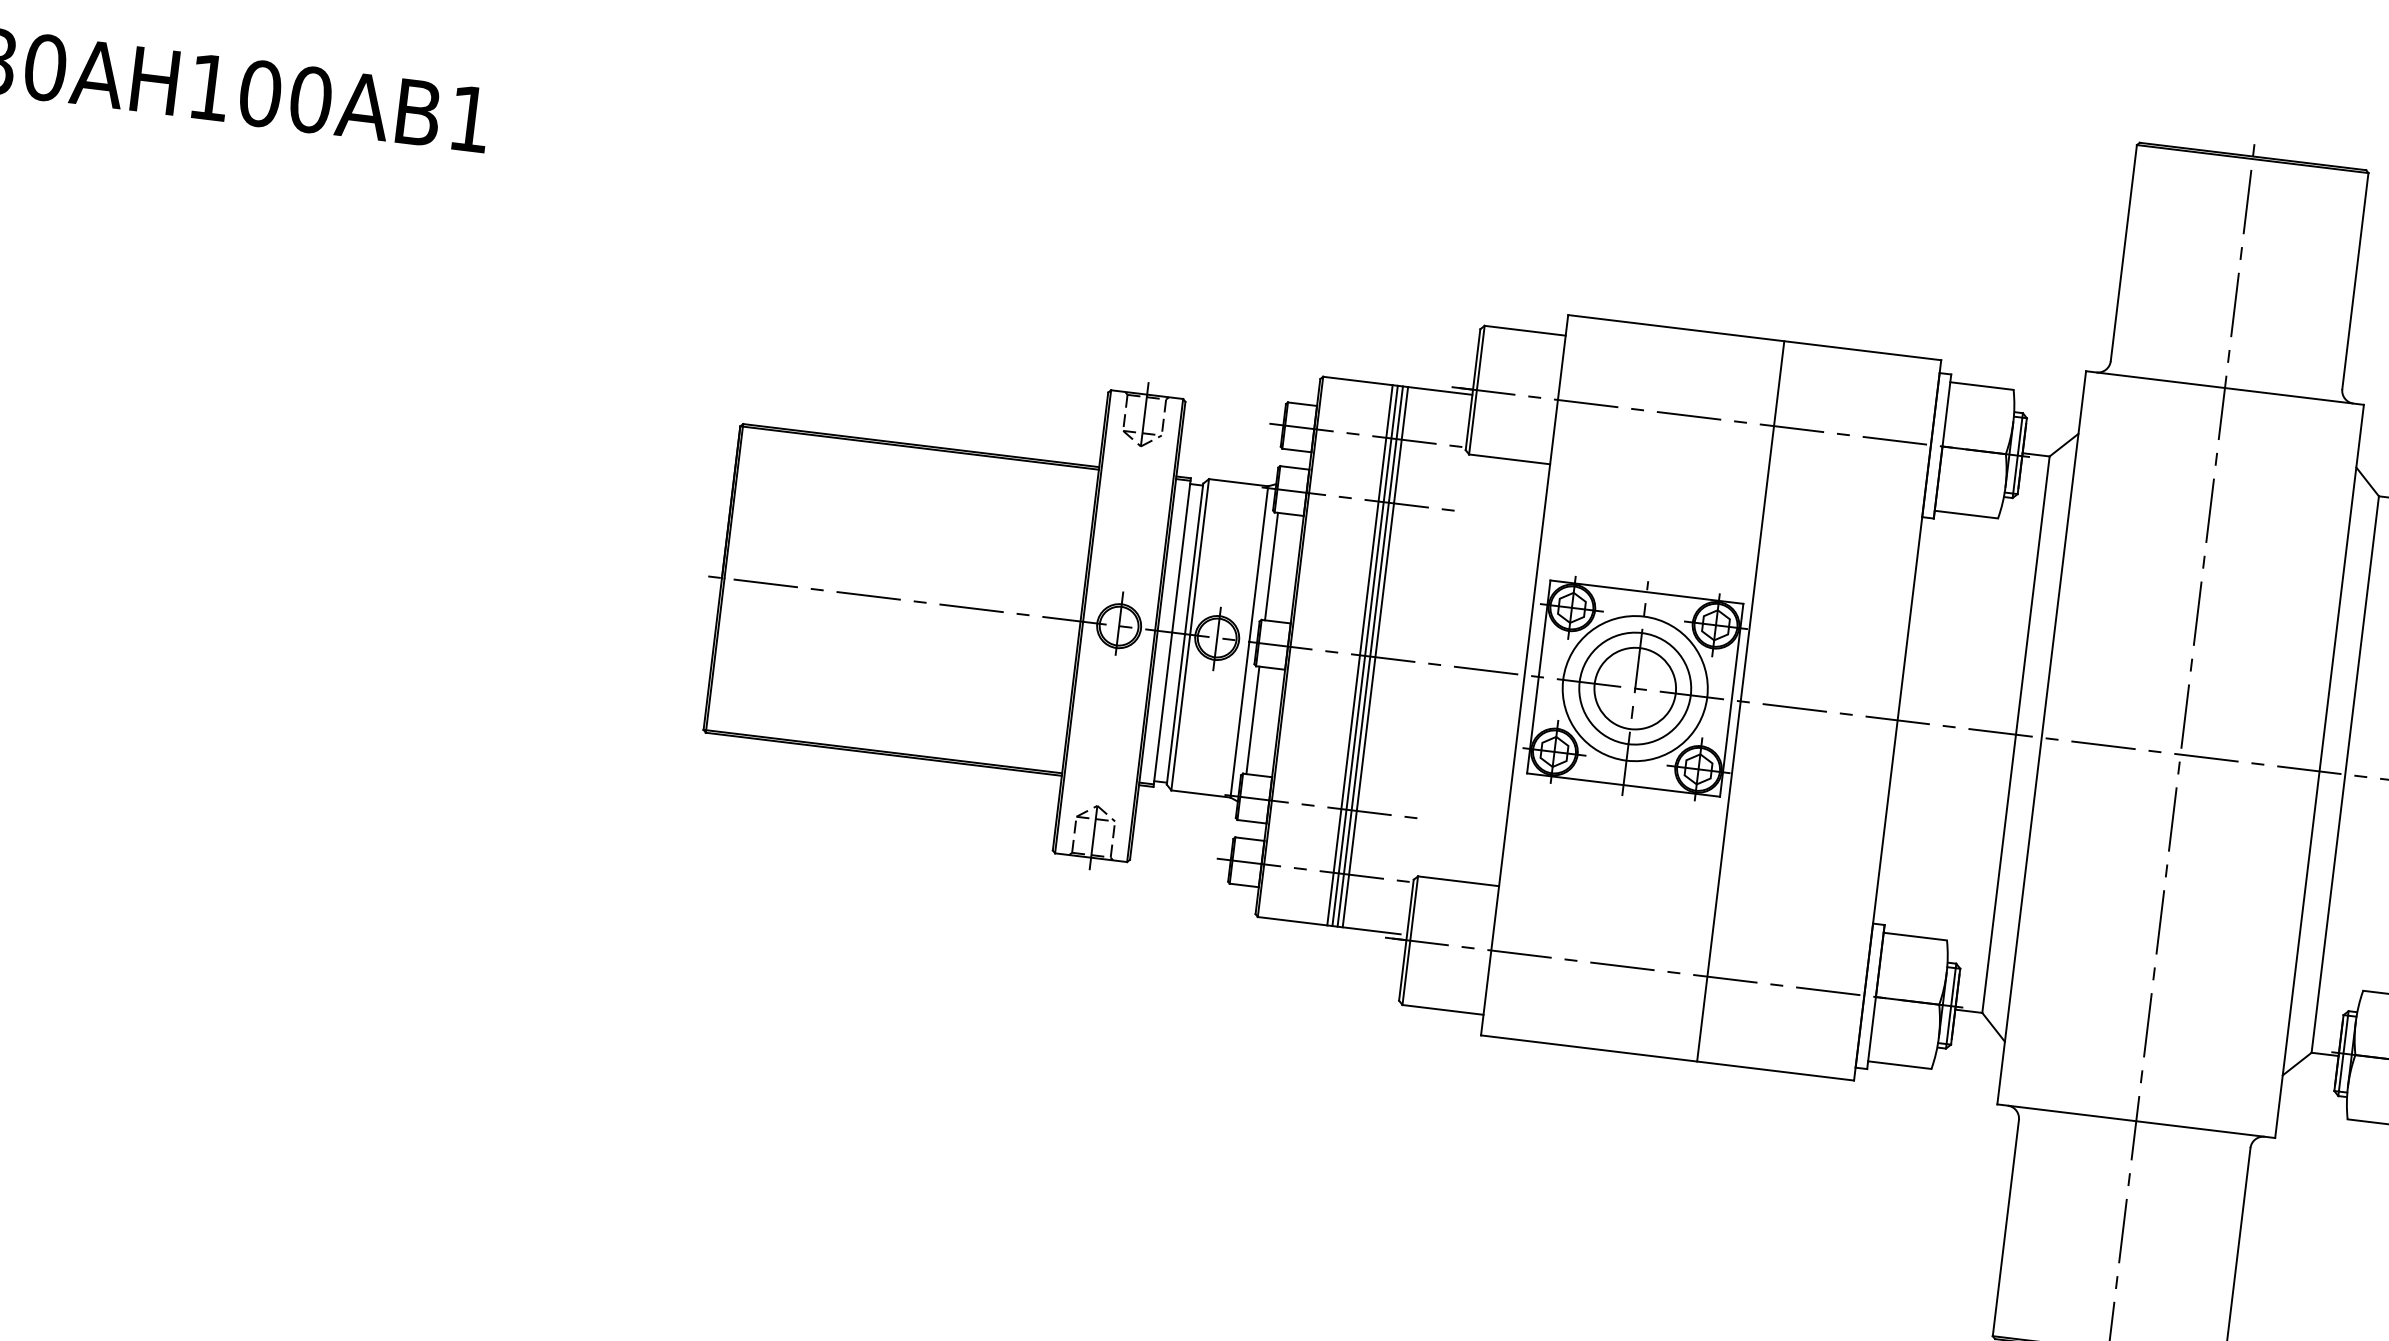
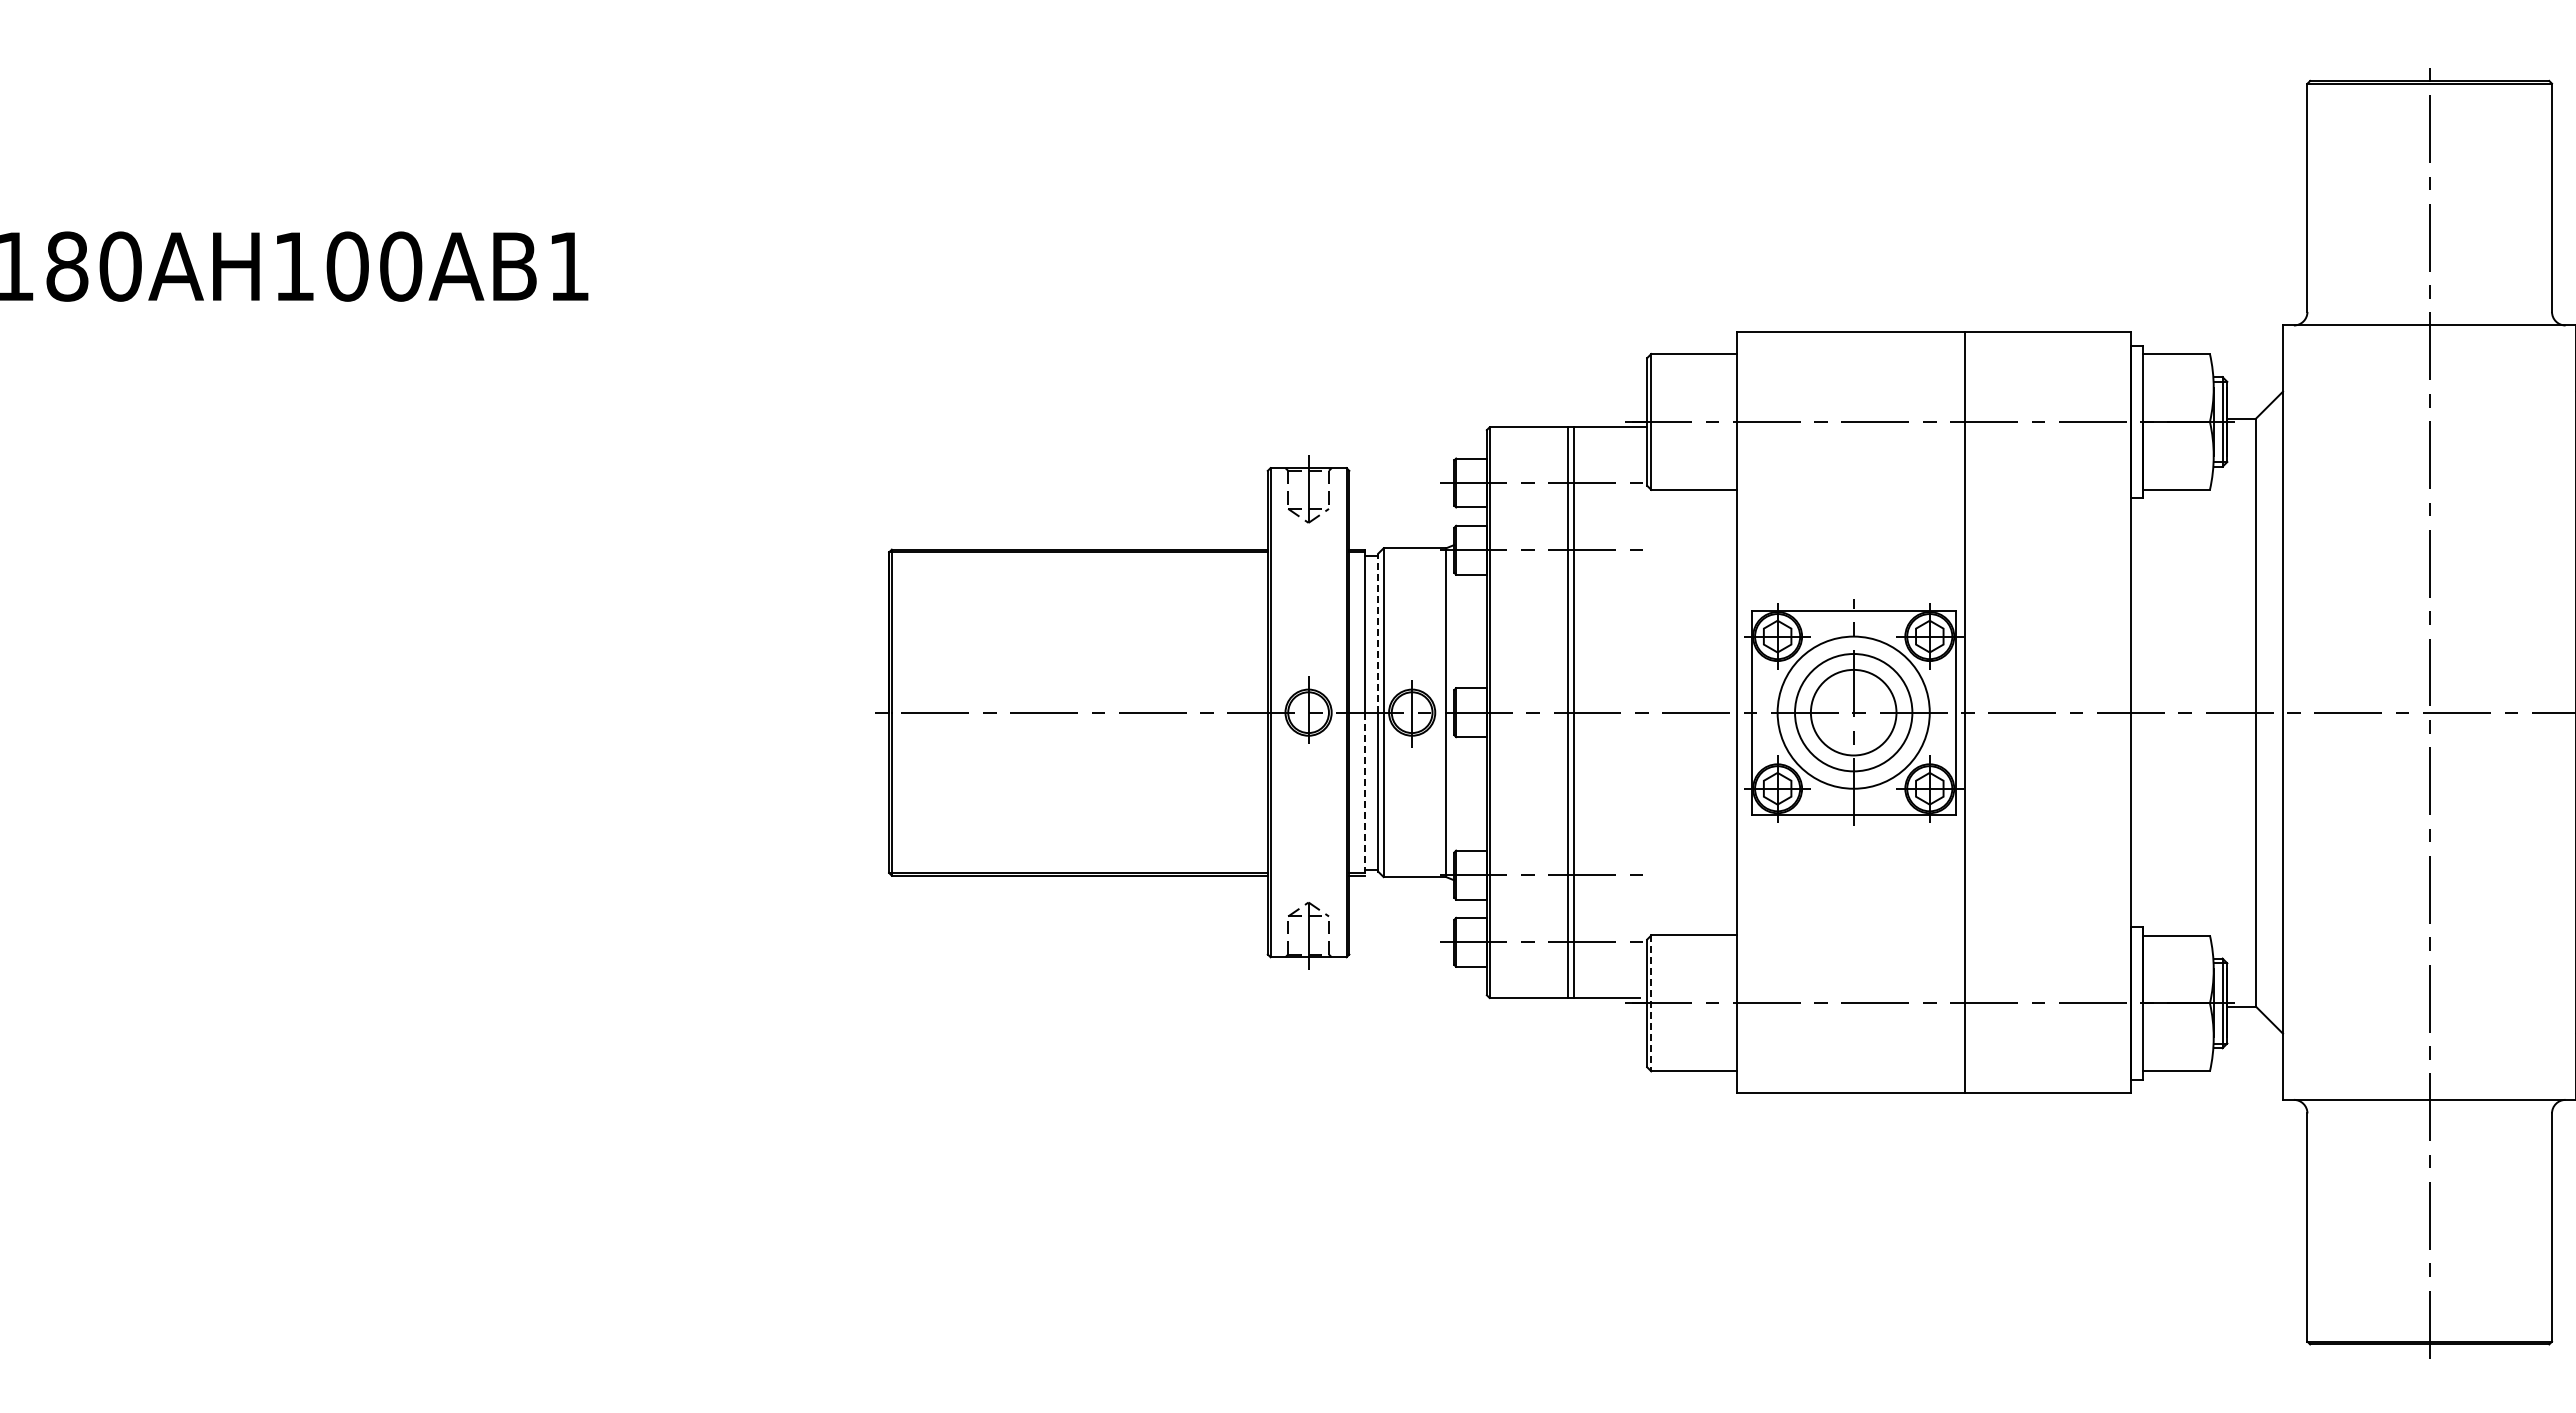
line: (1194, 558) -> (1378, 632), solid -> dashed
line: (1271, 566) -> (1459, 631), removed
line: (1359, 655) -> (1562, 712), removed
line: (1375, 657) -> (1579, 712), removed
line: (1162, 710) -> (1364, 794), solid -> dashed
line: (1252, 719) -> (1459, 793), removed
line: (1410, 940) -> (1651, 1003), solid -> dashed

